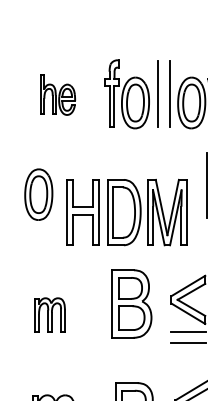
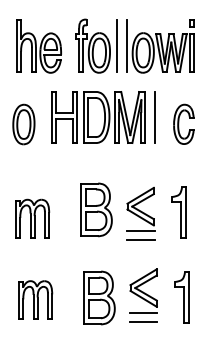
part: (57, 94) -> (38, 46), size x1.67
part: (126, 212) -> (98, 117), moved
part: (49, 315) -> (32, 218), size x1.43

